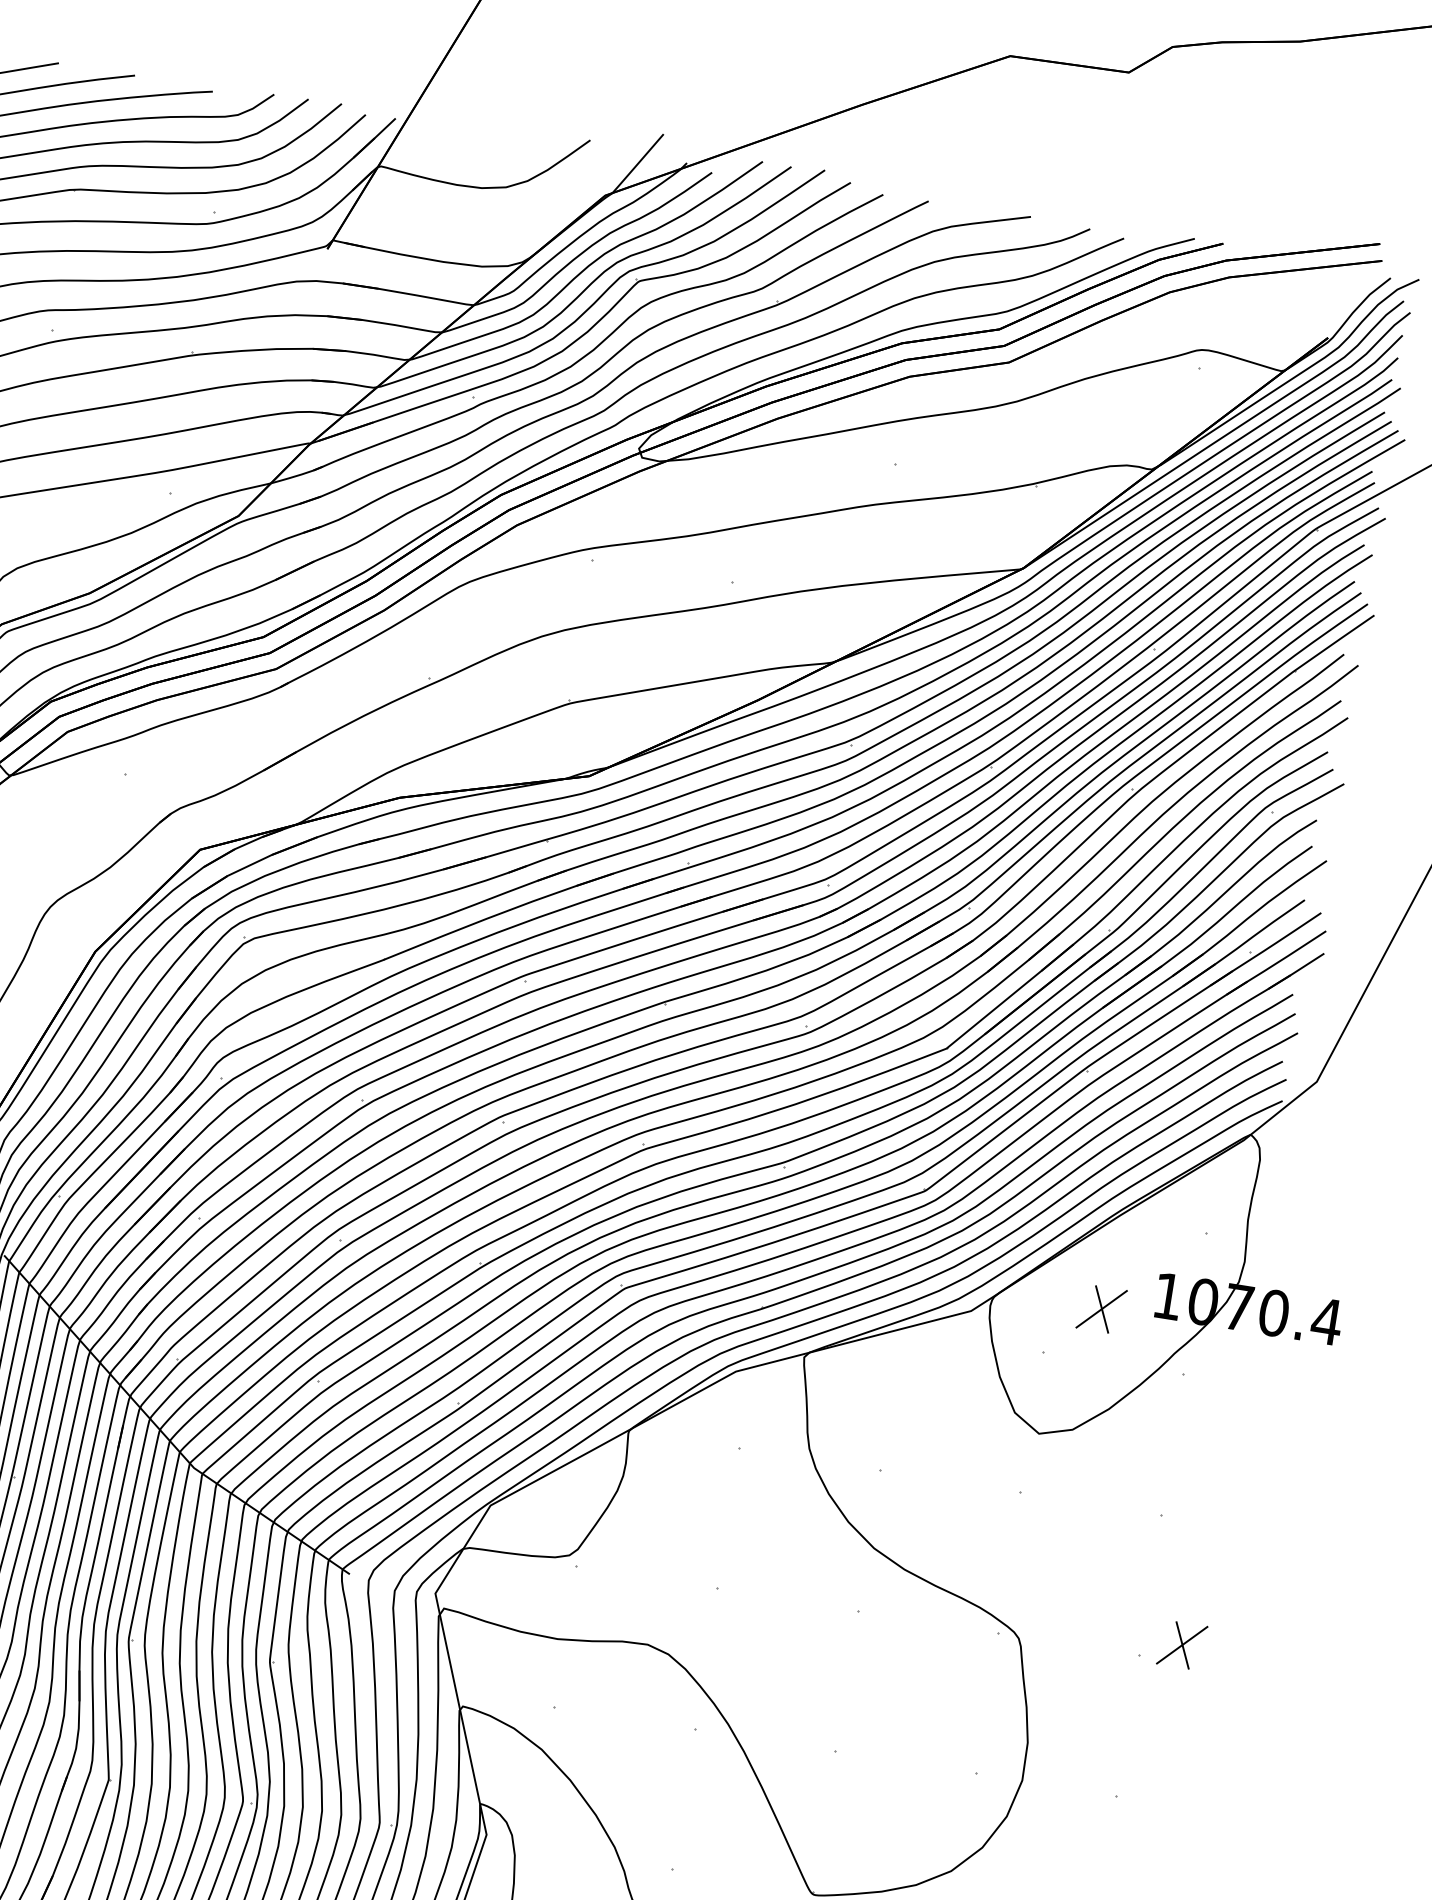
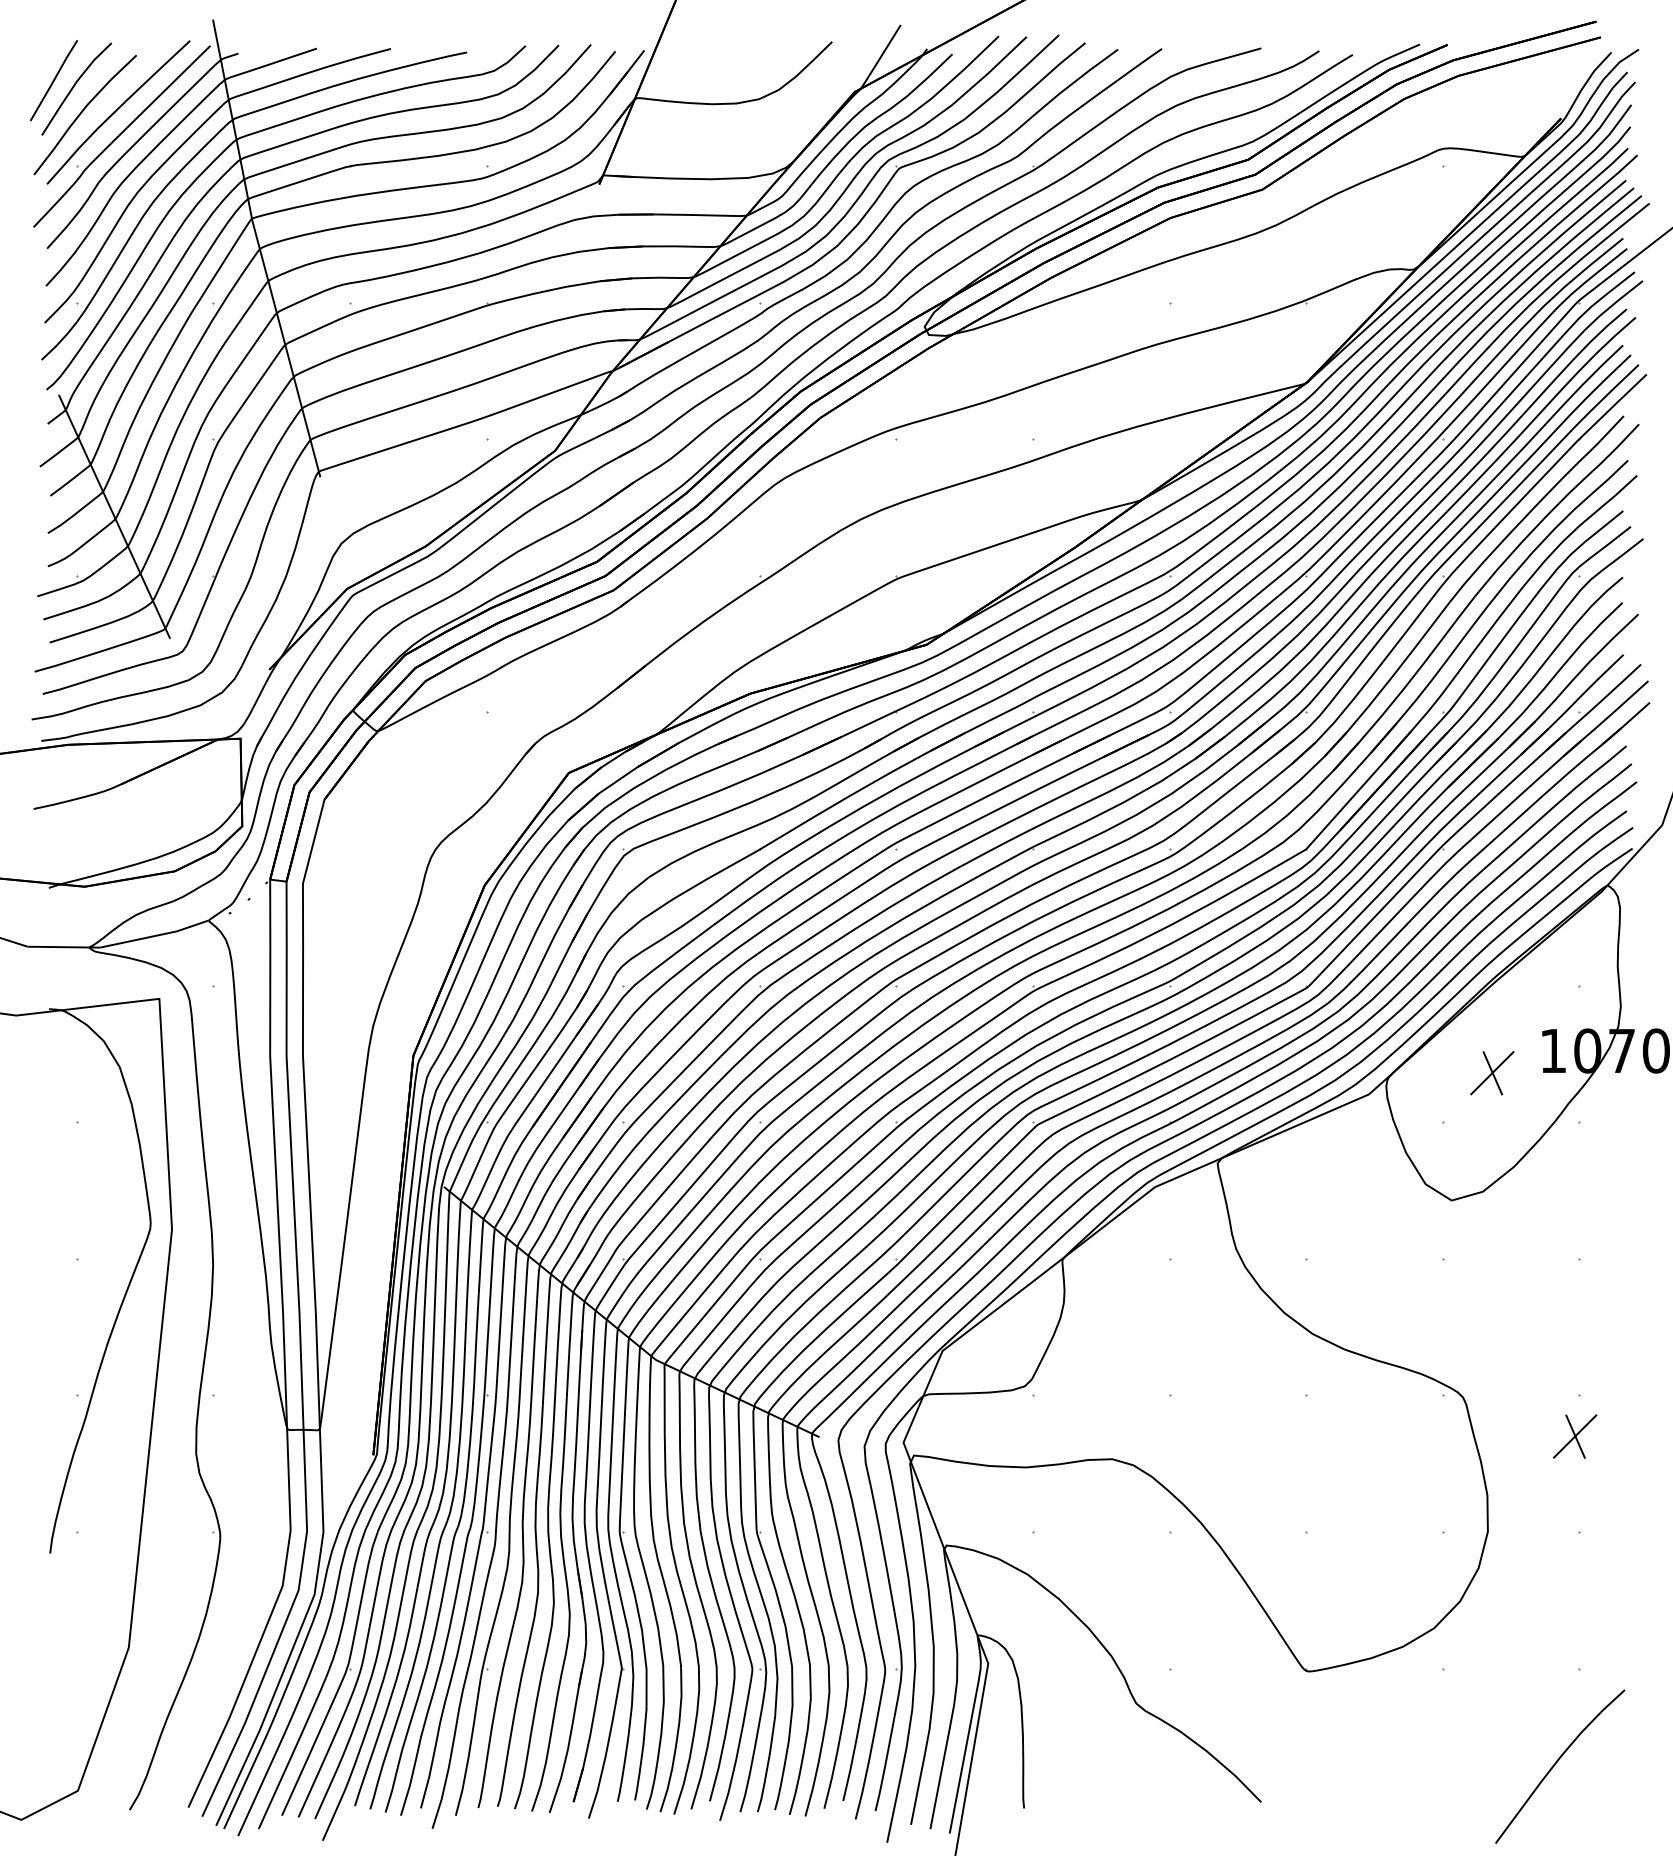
part: (1182, 1645) -> (1575, 1436), moved

